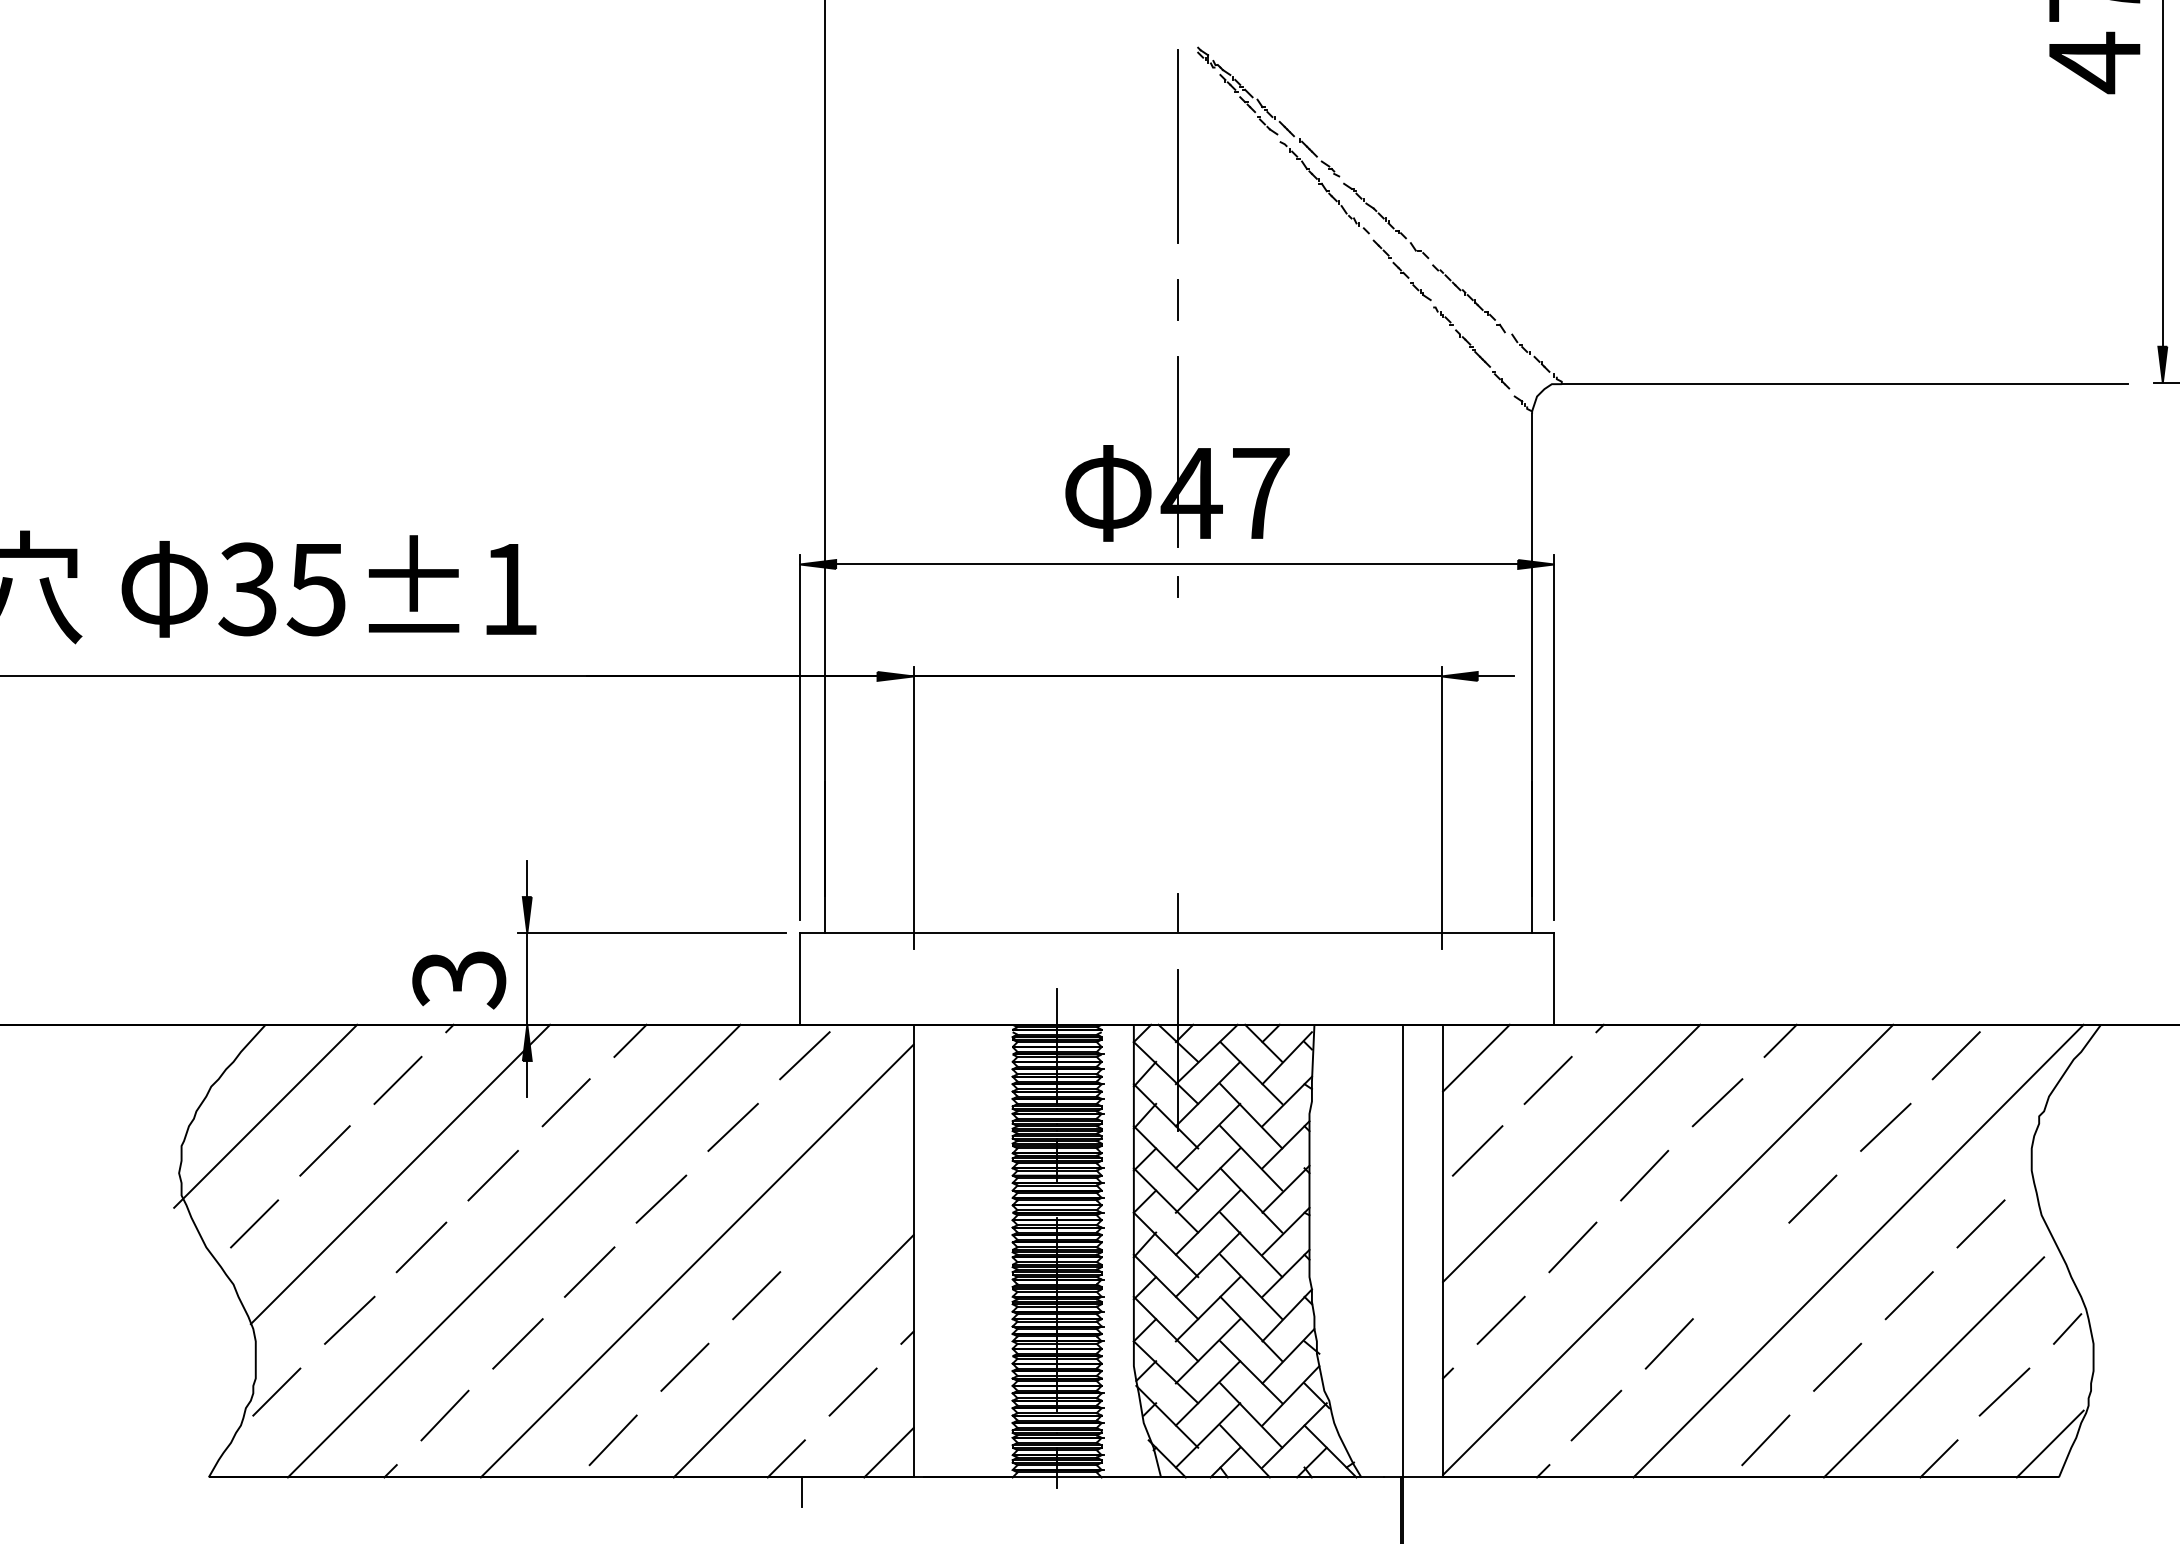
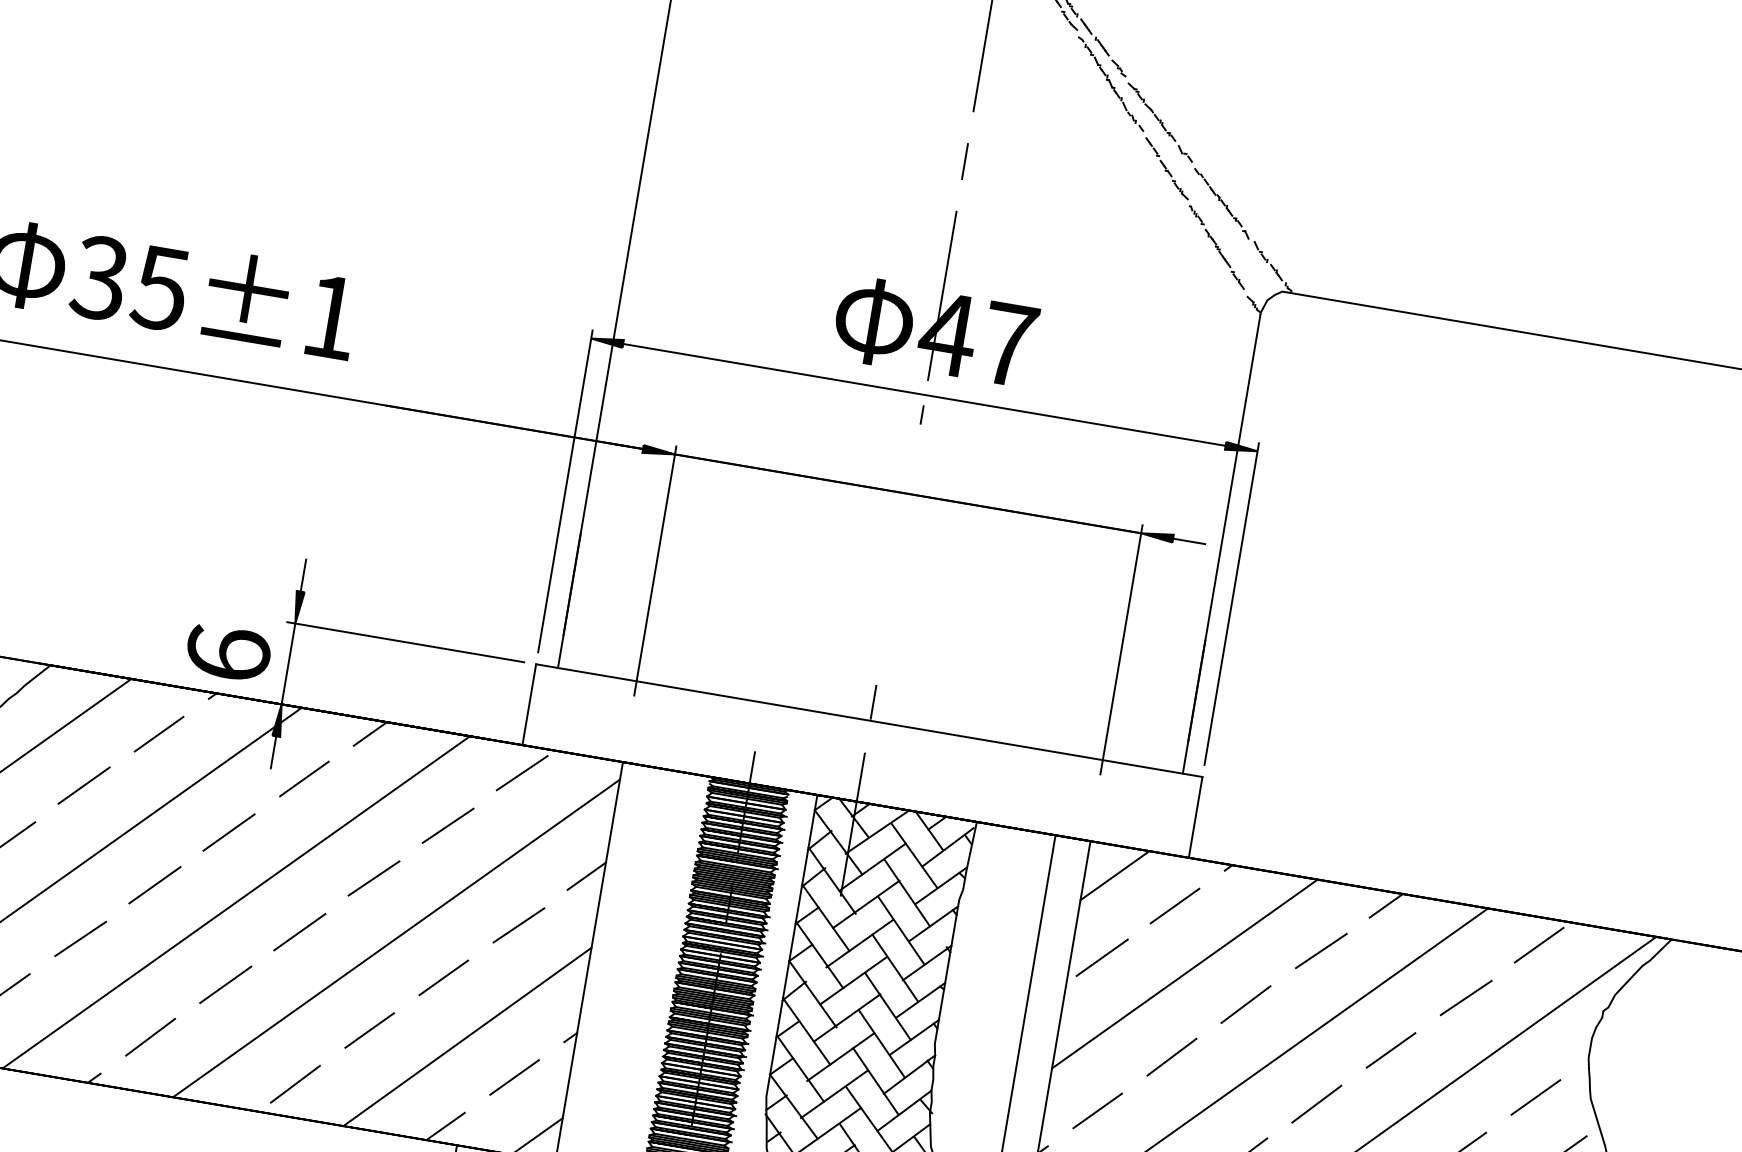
text: (459, 979) -> (228, 654), 3 -> 6
line: (894, 1156) -> (586, 875), added
line: (829, 1223) -> (518, 925), added
line: (1740, 1271) -> (1316, 1103), added

